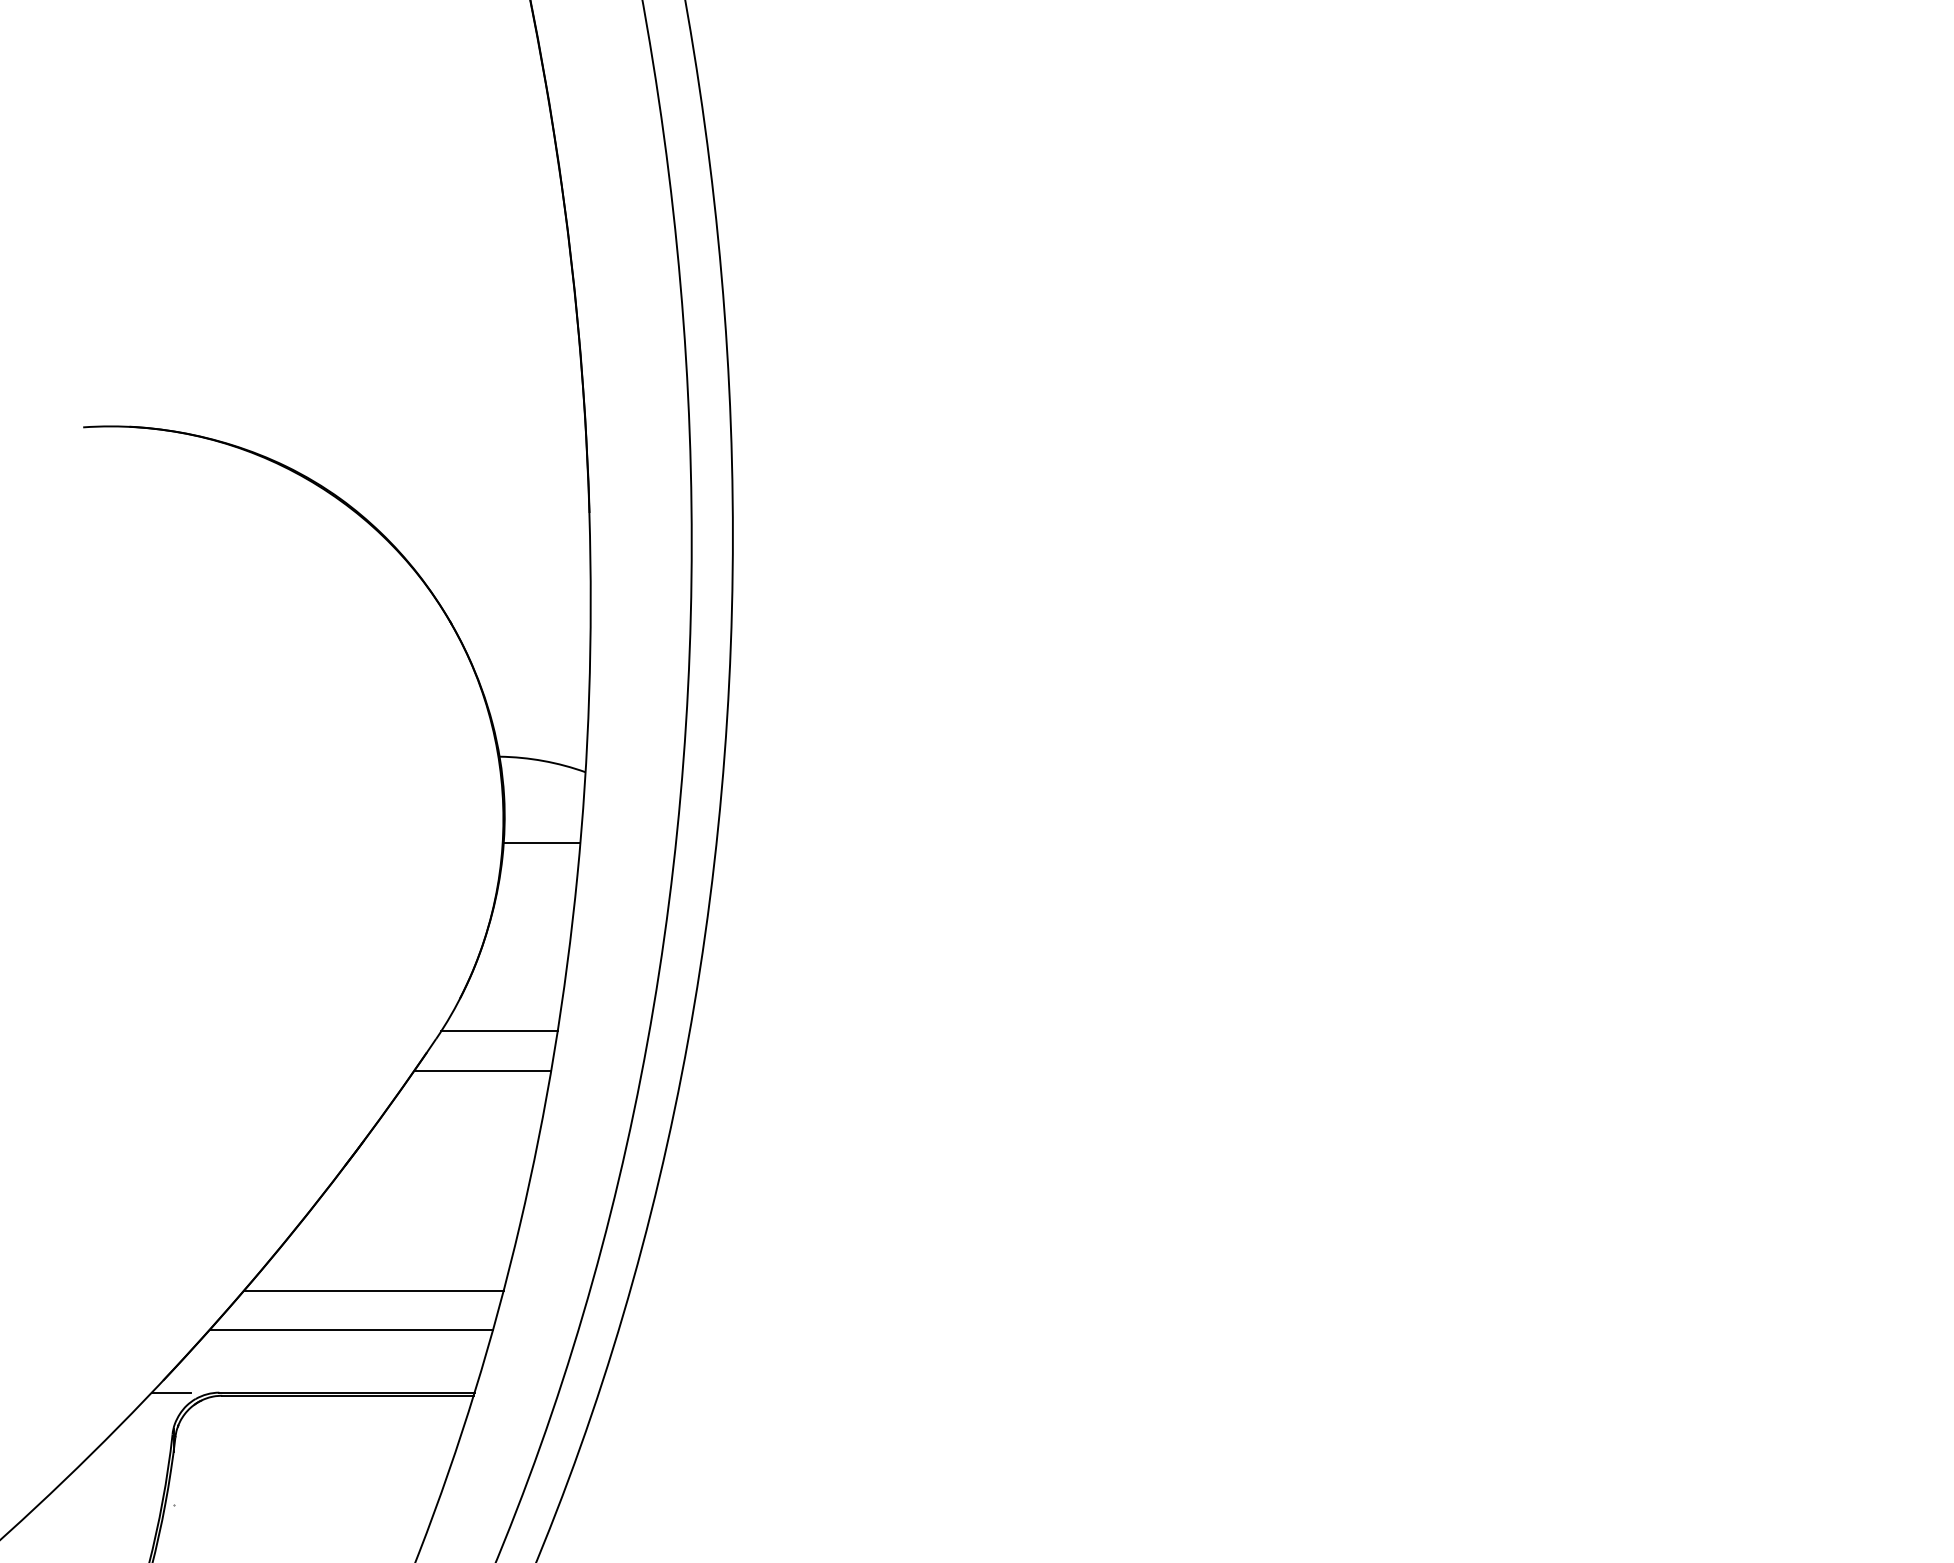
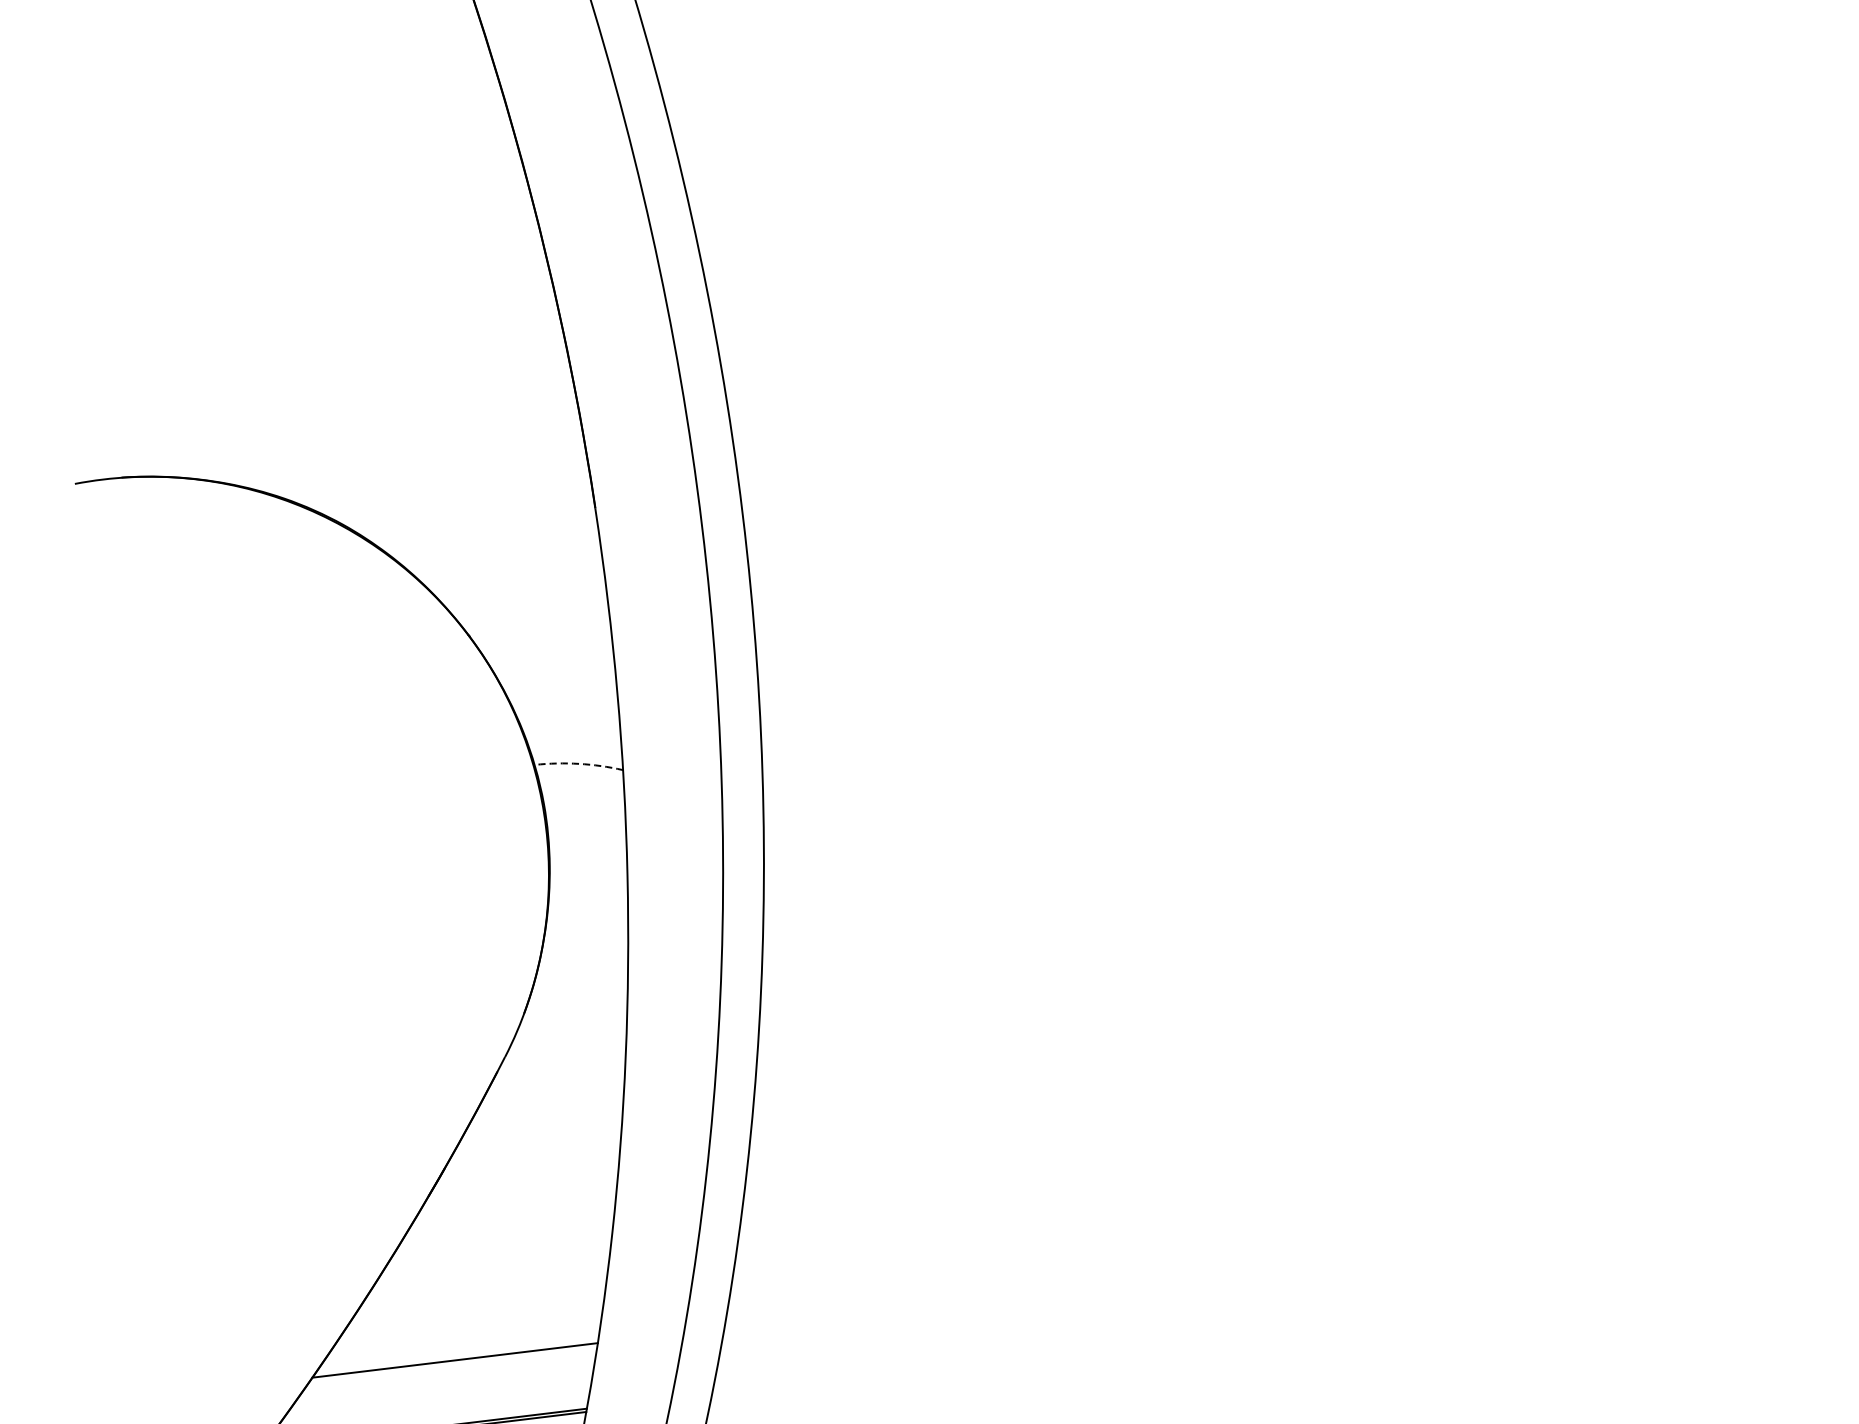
arc: (543, 760) -> (579, 763), solid -> dashed
line: (541, 842) -> (587, 846), removed
line: (499, 1031) -> (567, 1041), removed
line: (482, 1070) -> (555, 1083), removed
line: (373, 1290) -> (472, 1318), removed

